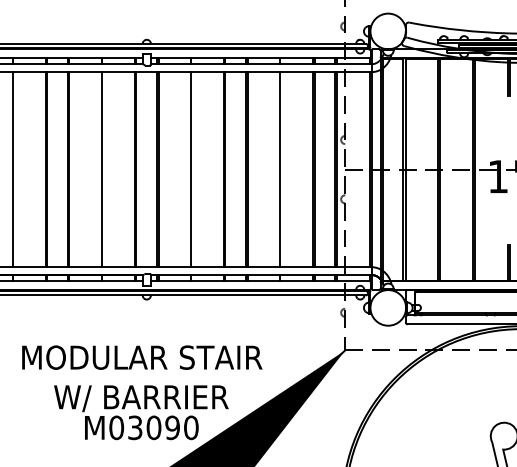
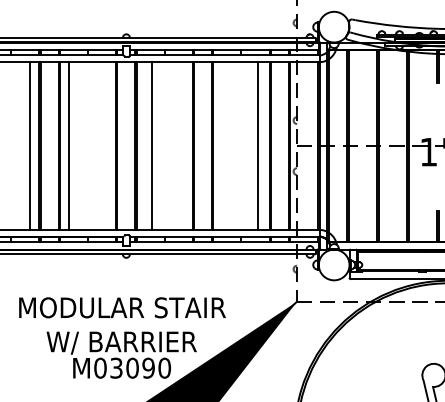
line: (13, 168) -> (30, 145), moved
line: (101, 168) -> (68, 145), moved
line: (191, 168) -> (151, 145), moved
line: (280, 168) -> (258, 145), moved

